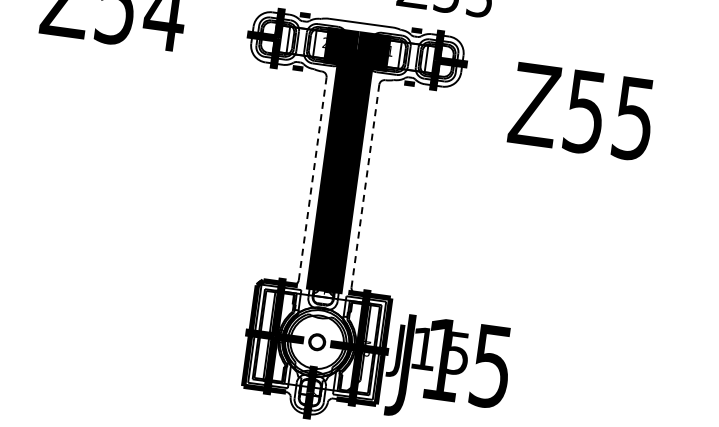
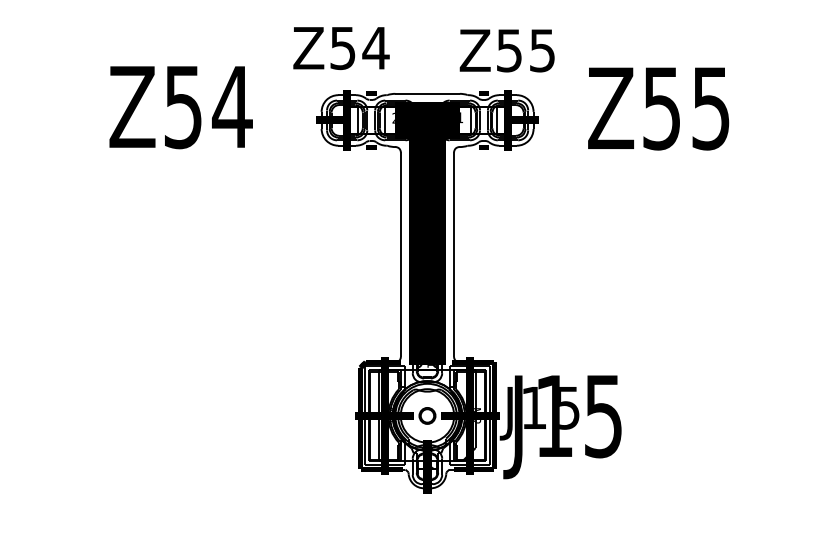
text: (581, 111) -> (658, 108), moved
line: (312, 178) -> (400, 254), dashed -> solid
line: (365, 186) -> (454, 255), dashed -> solid

